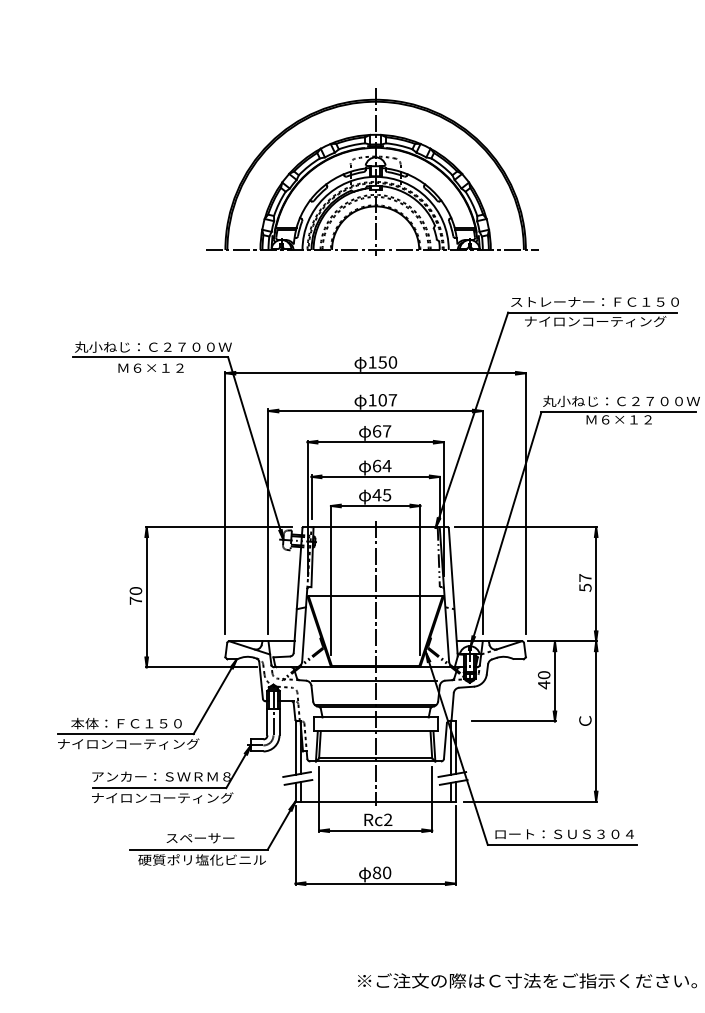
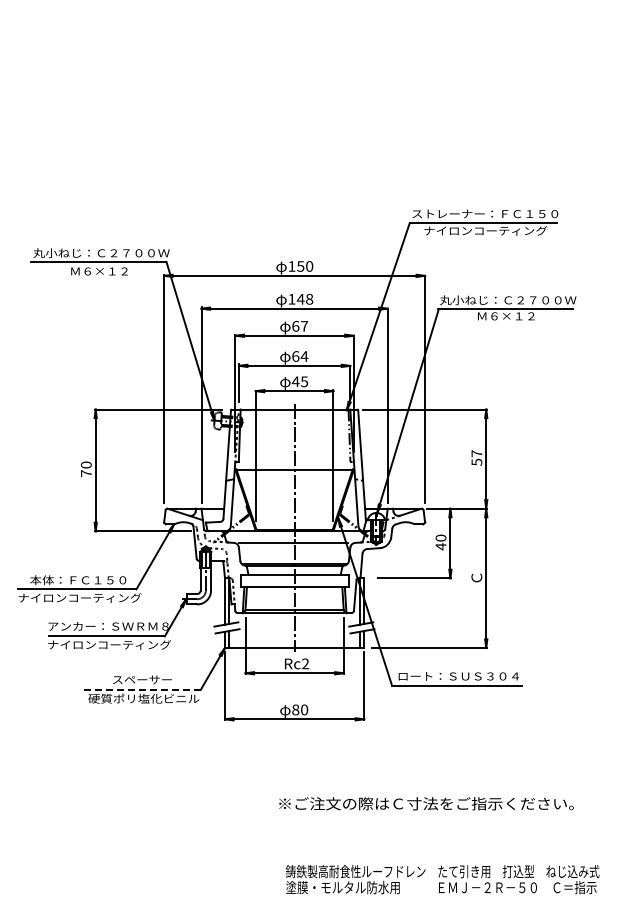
part: (372, 171) -> (291, 100), removed
text: (387, 399) -> (304, 298), 107 -> 148
line: (199, 849) -> (141, 689), solid -> dashed

